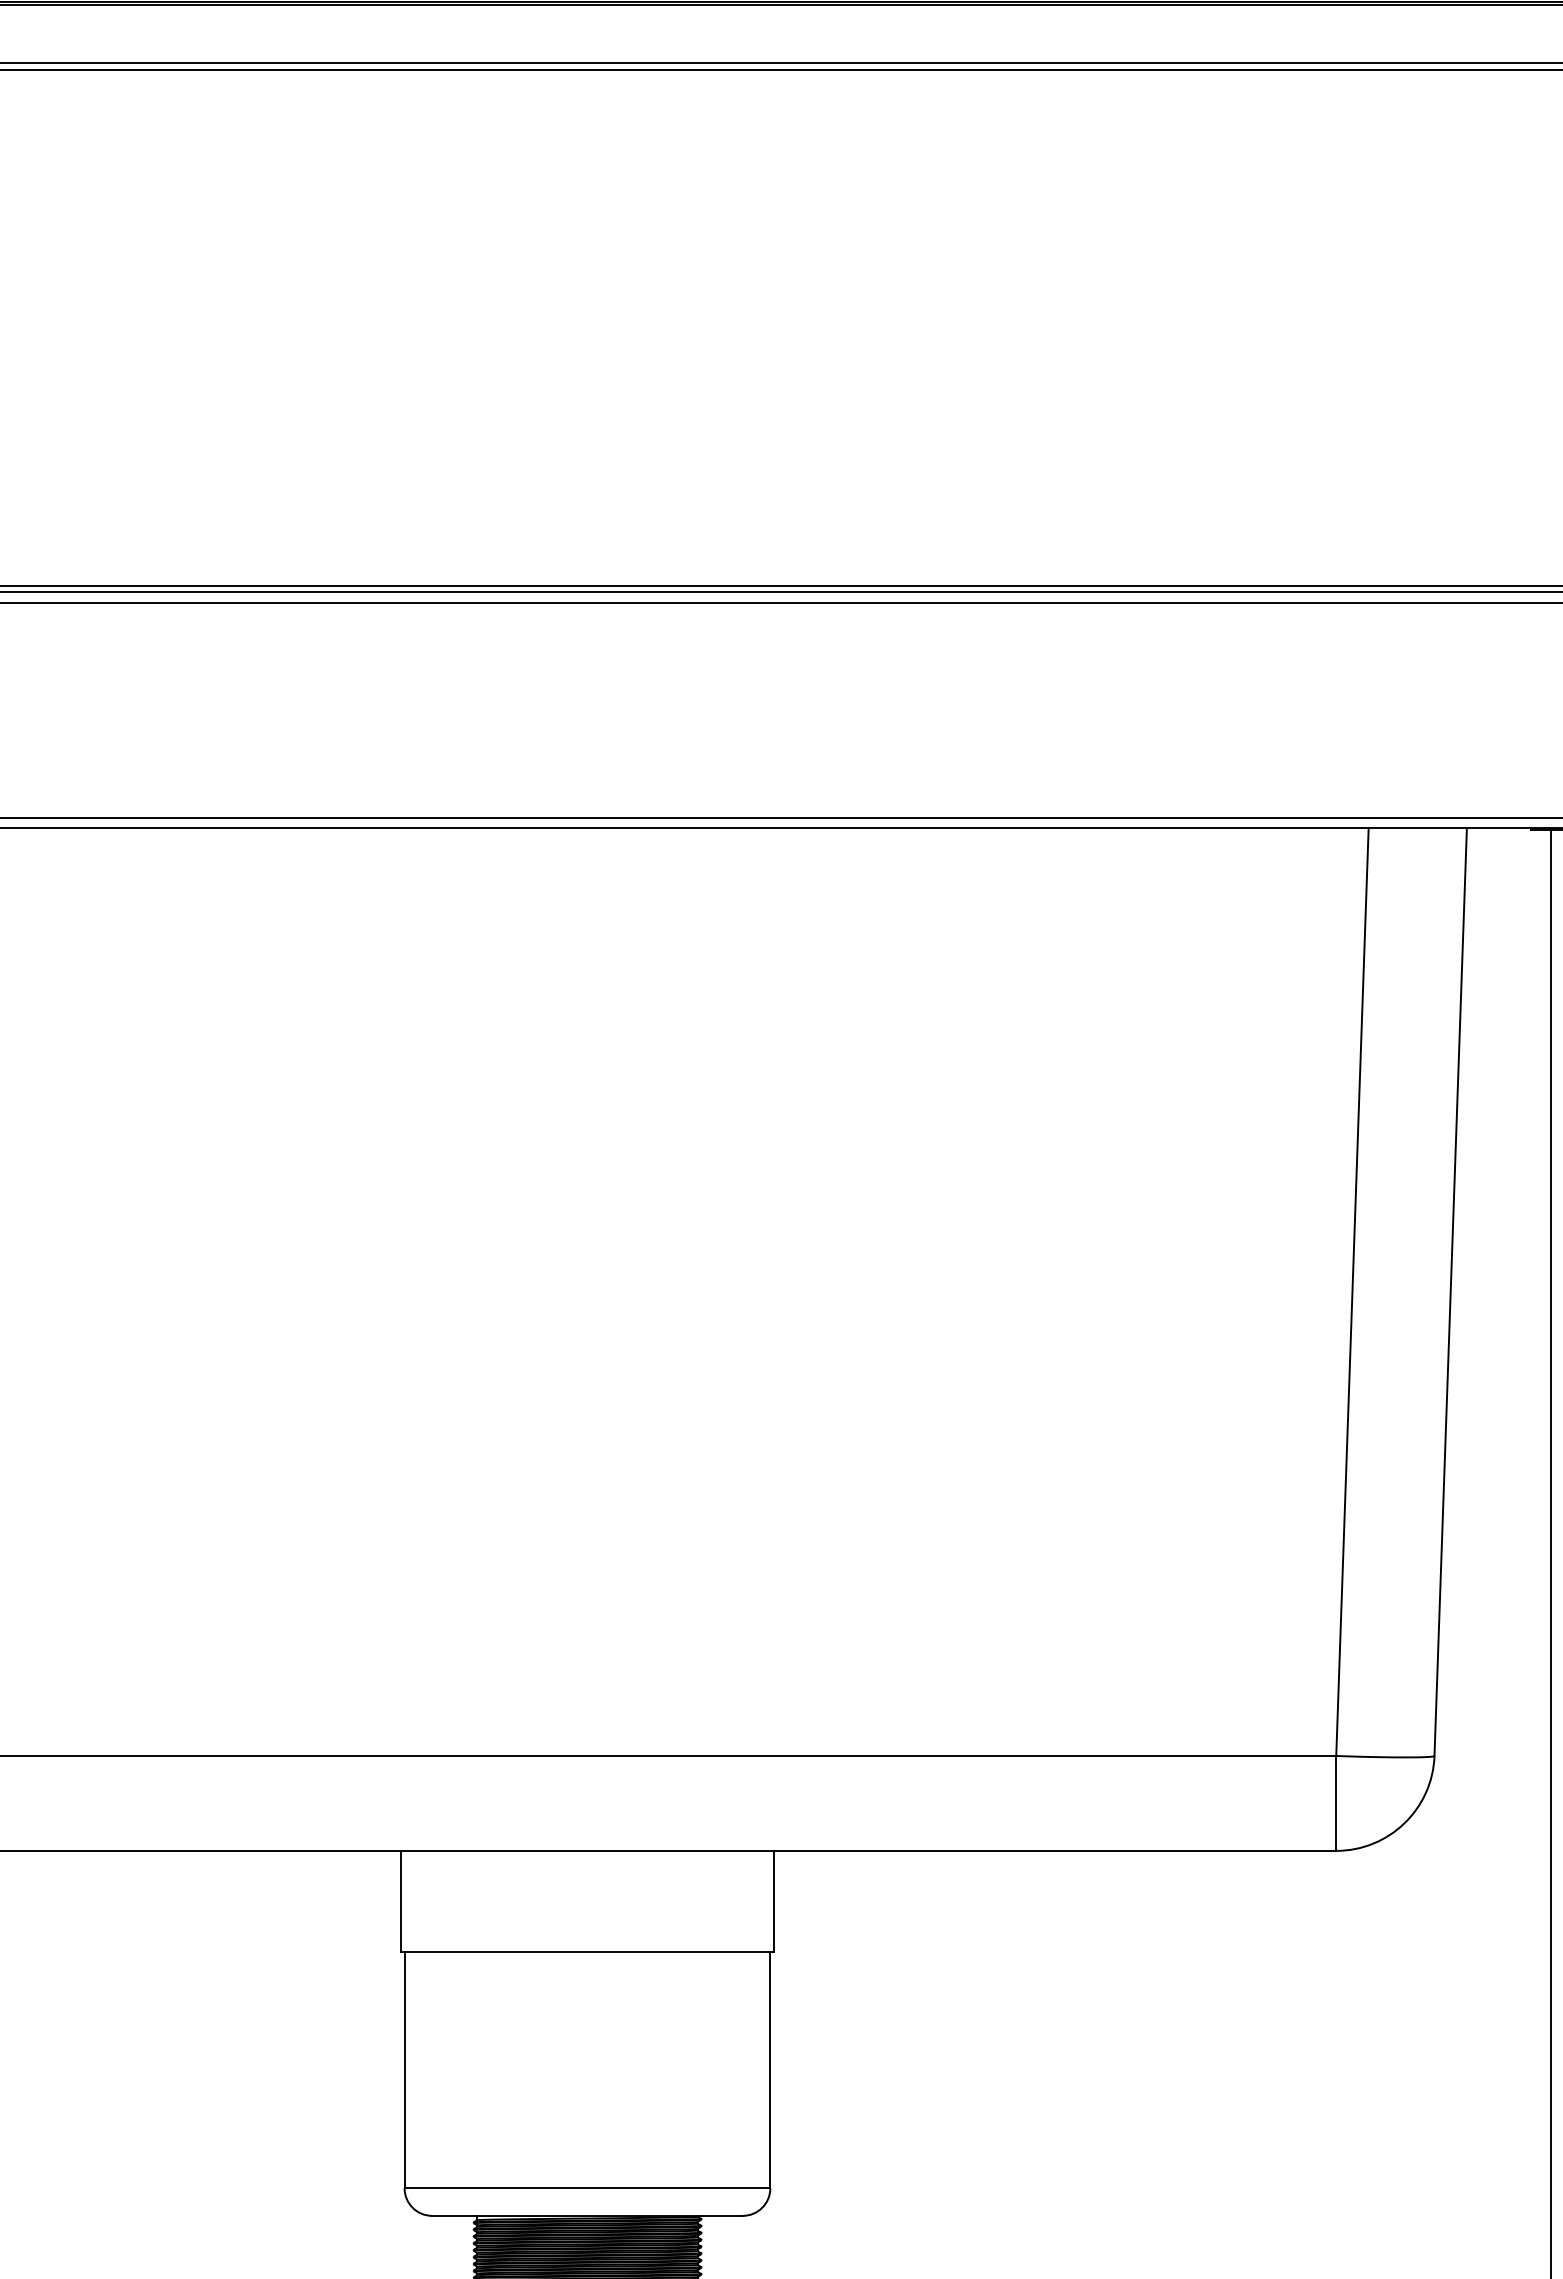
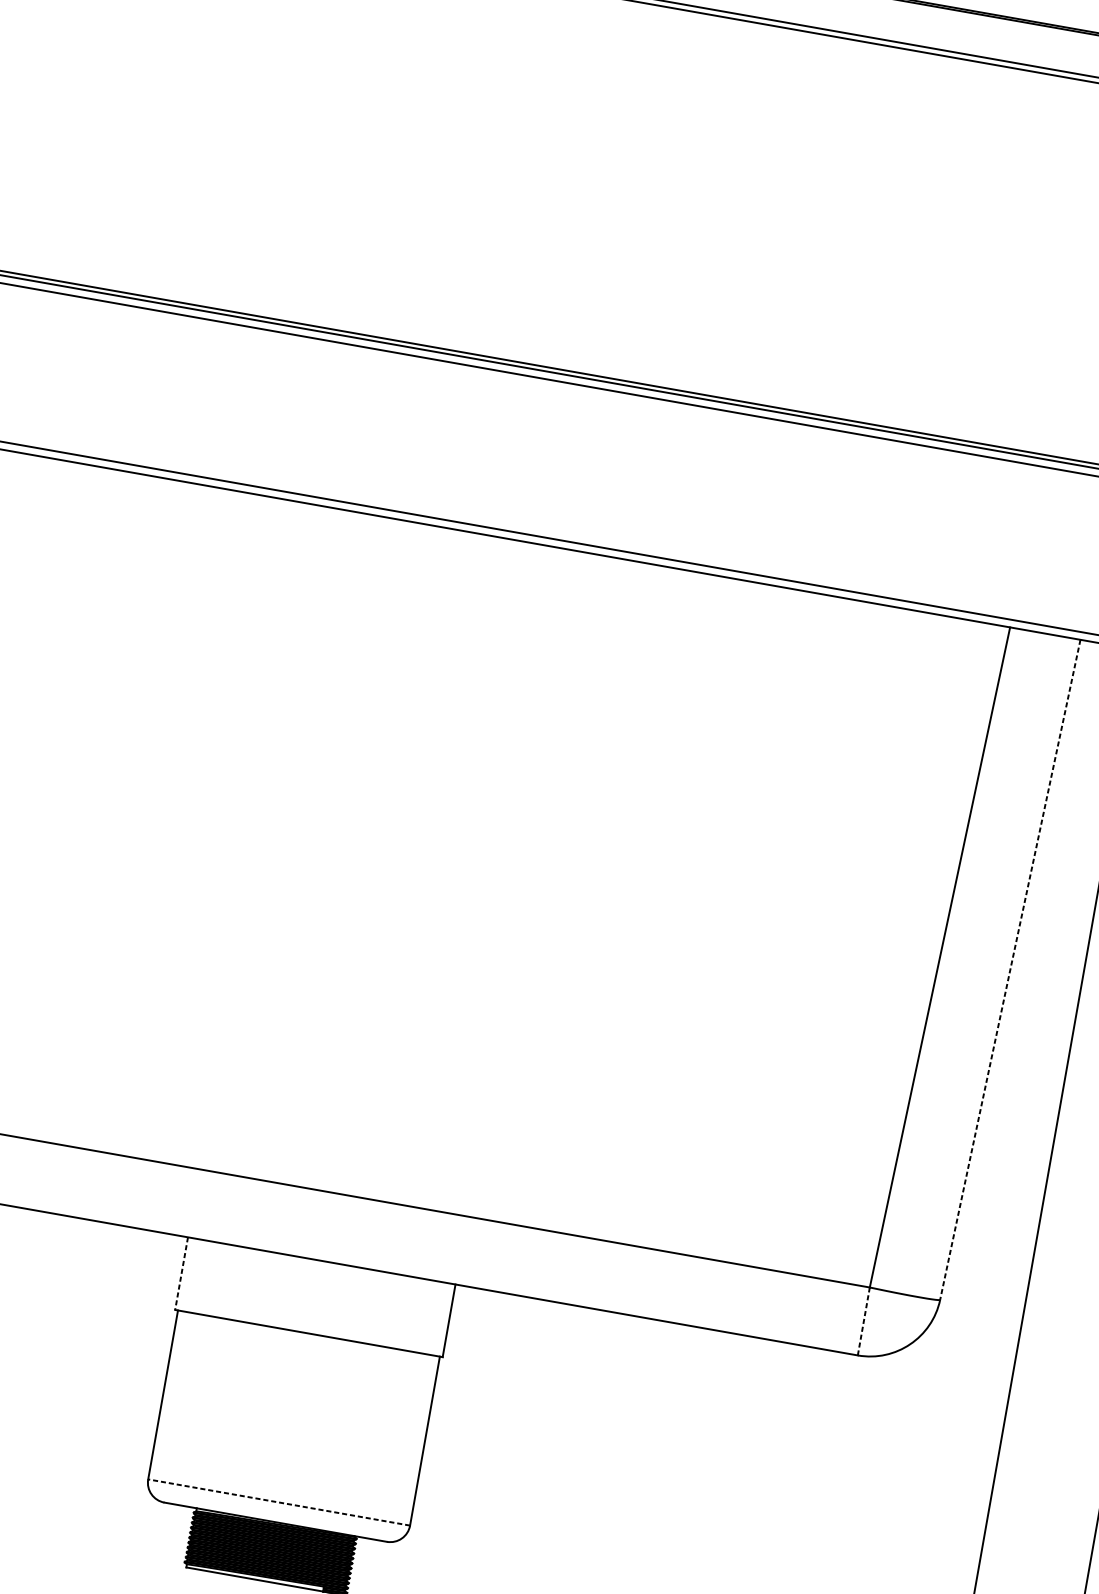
line: (1450, 1292) -> (1010, 970), solid -> dashed
line: (1336, 1802) -> (864, 1320), solid -> dashed
line: (400, 1901) -> (181, 1273), solid -> dashed
line: (587, 2188) -> (279, 1502), solid -> dashed

